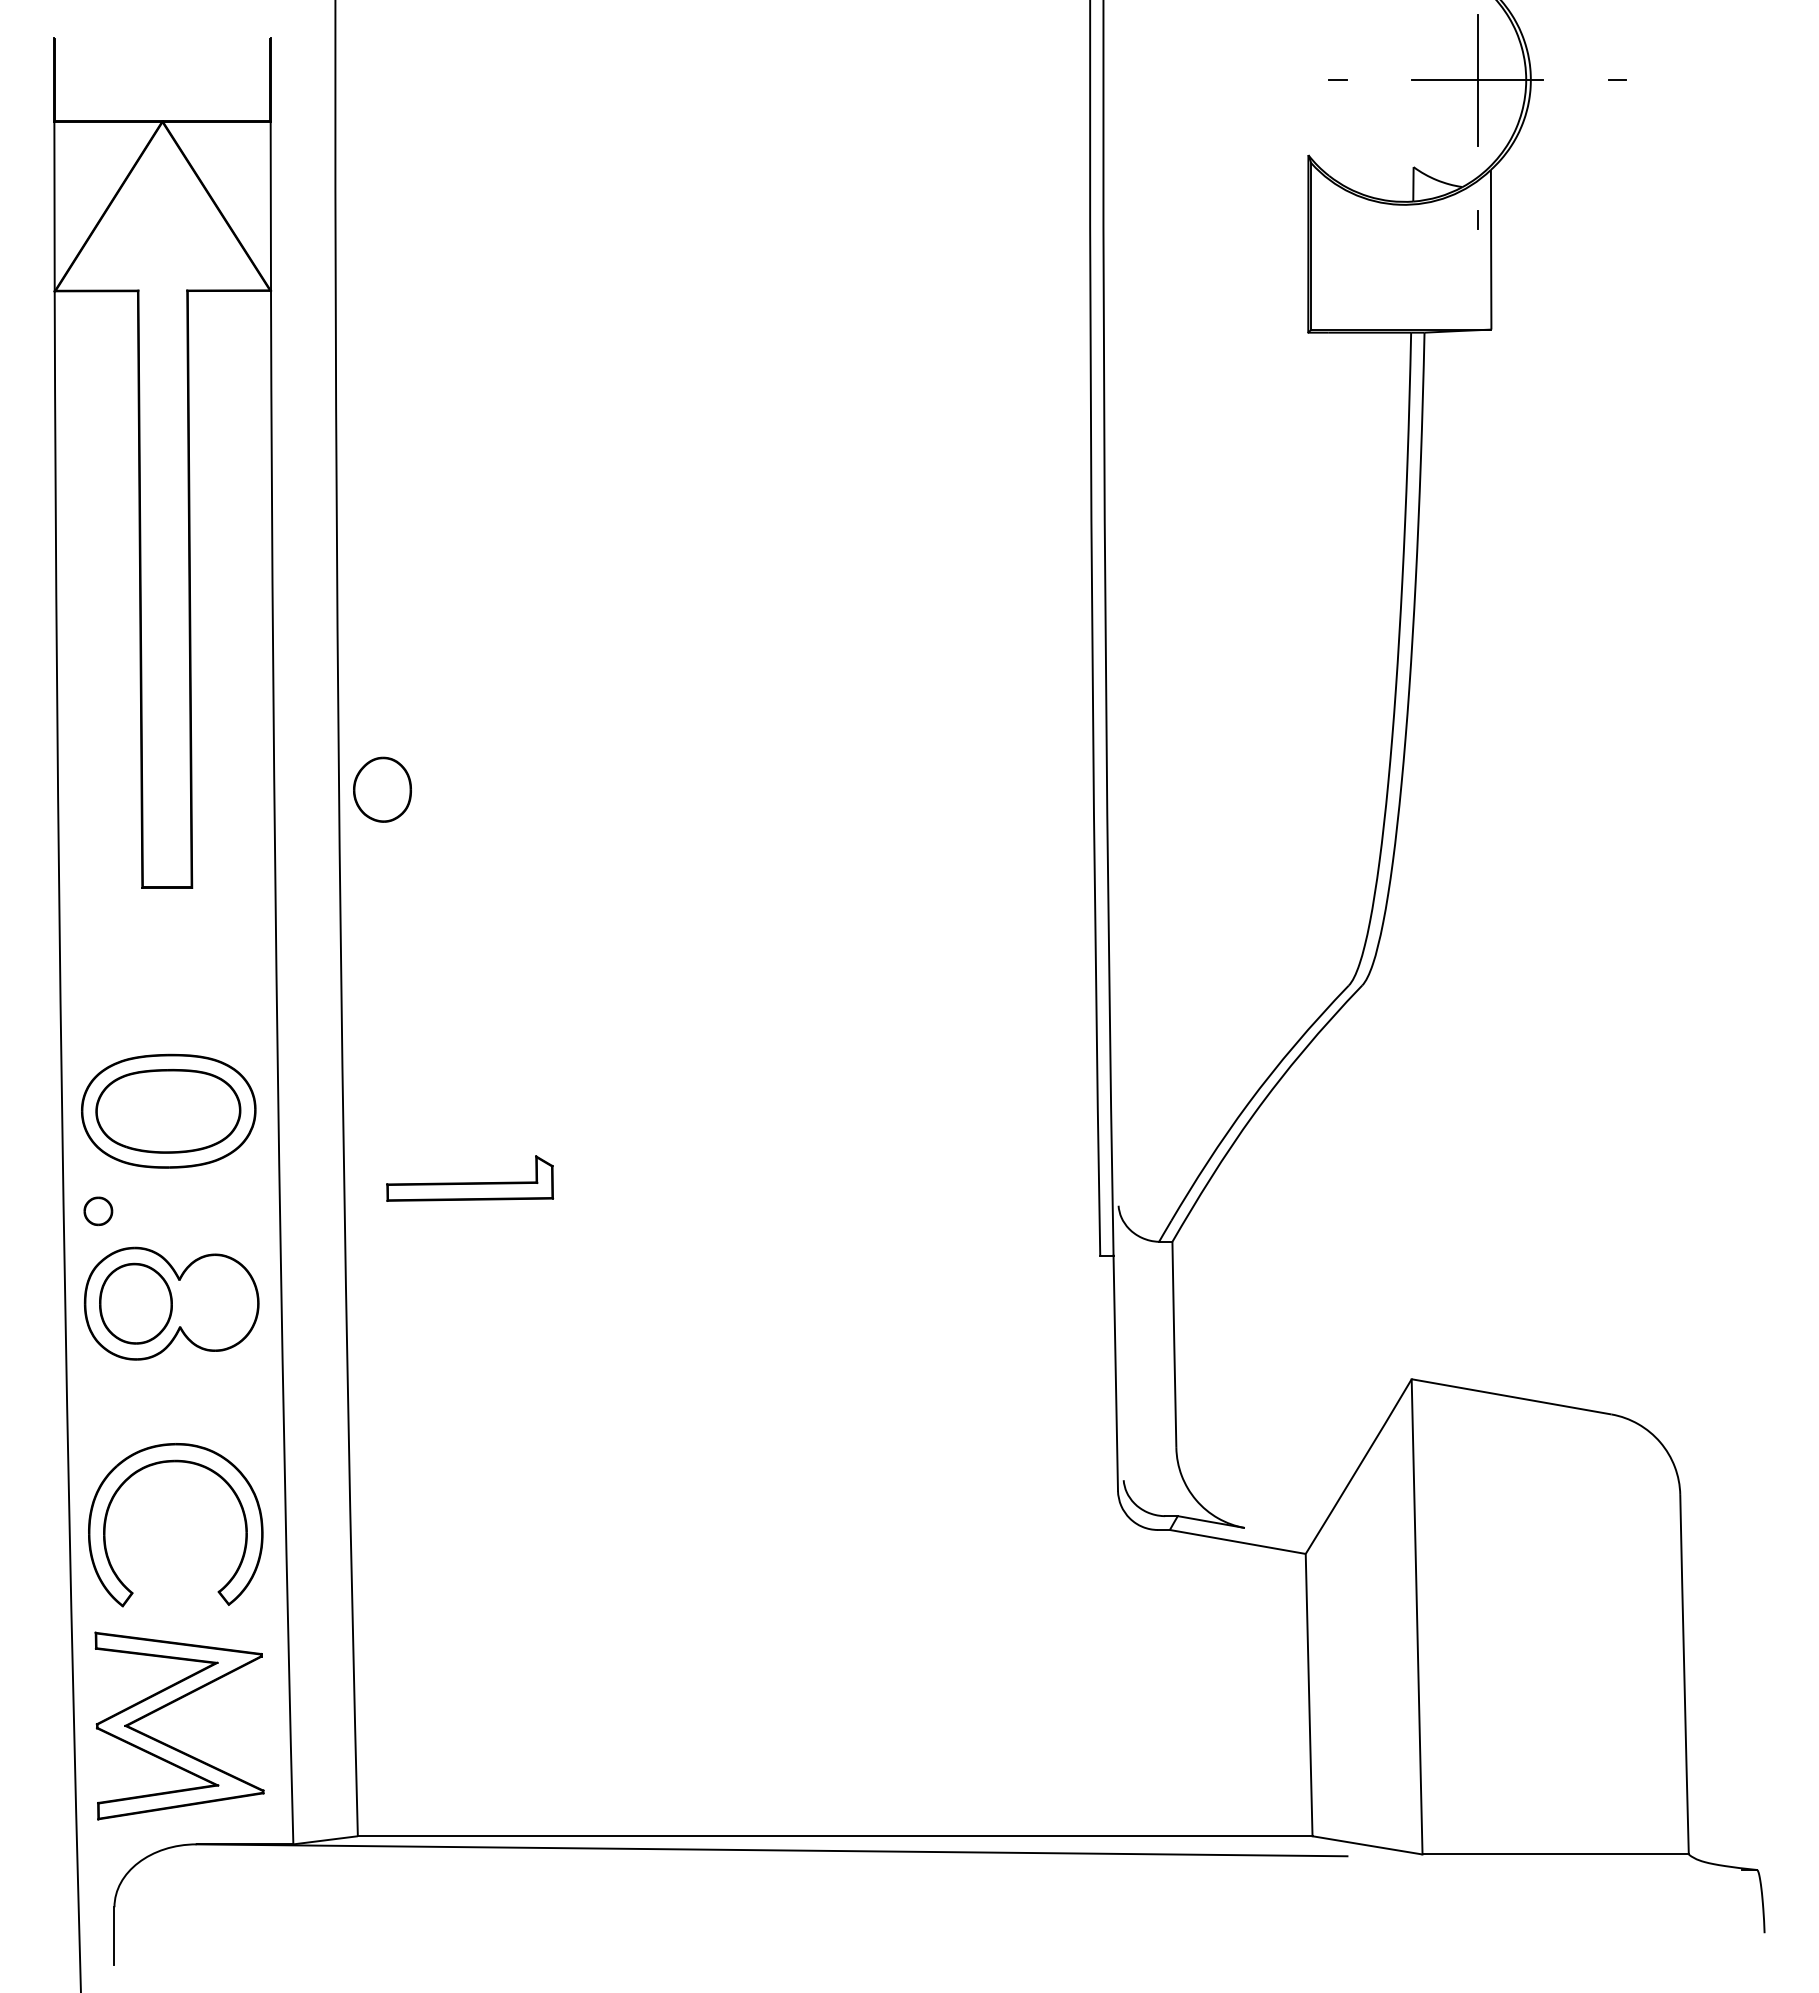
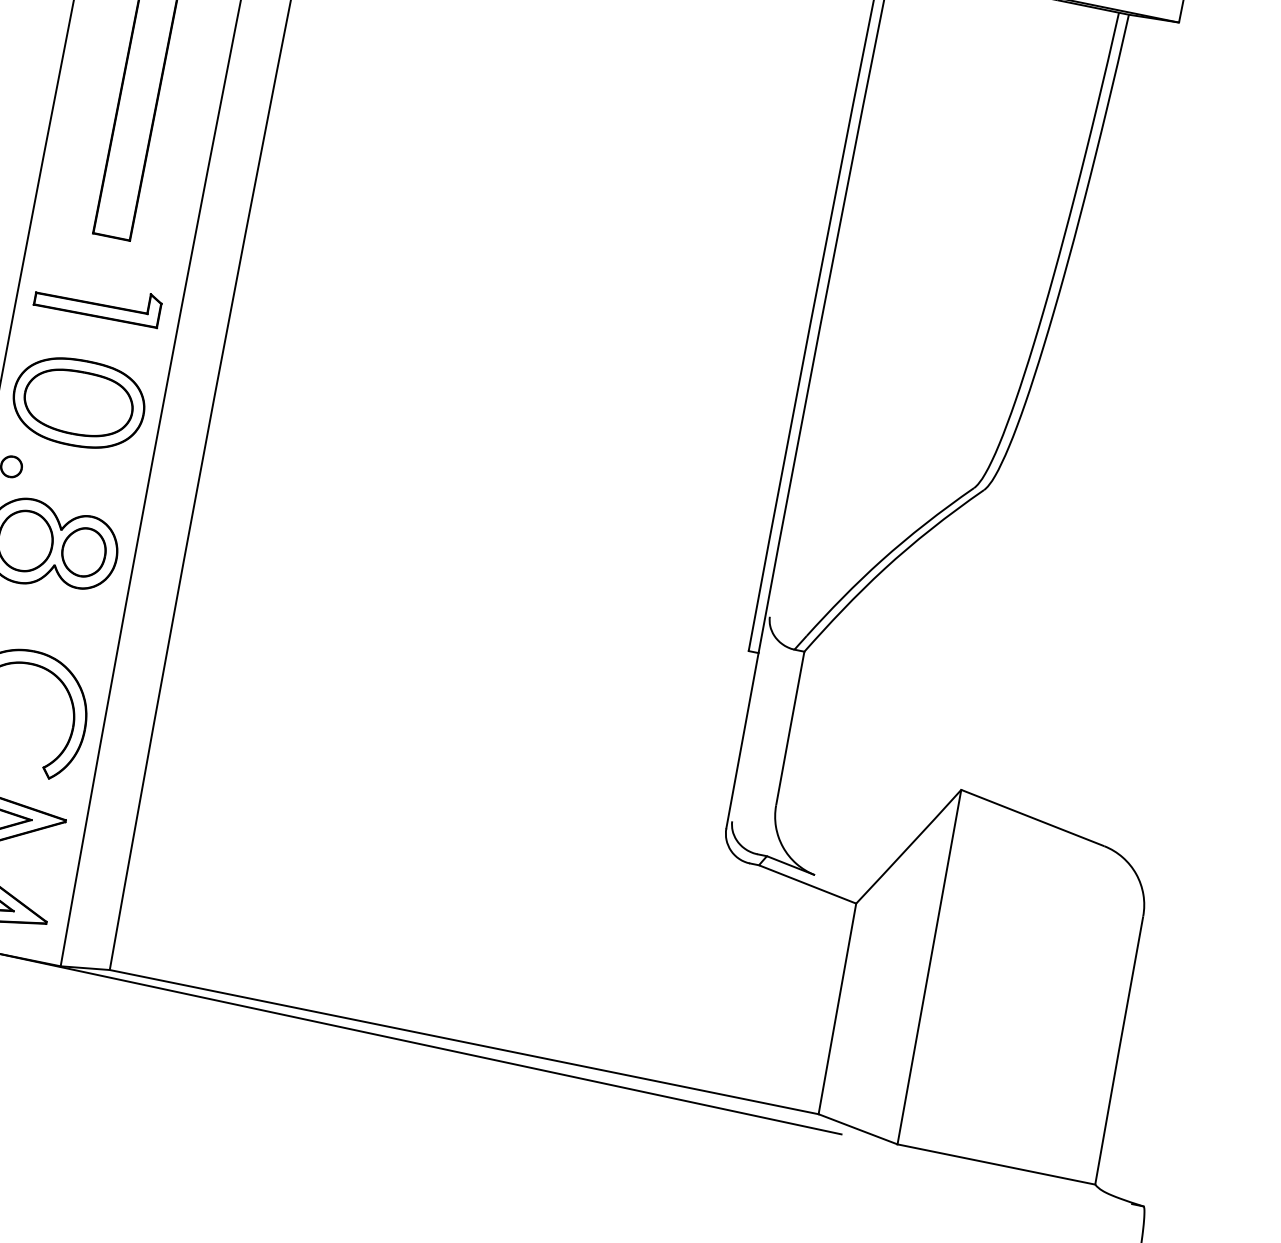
part: (382, 789) -> (83, 552), moved
part: (470, 1178) -> (98, 300), moved

